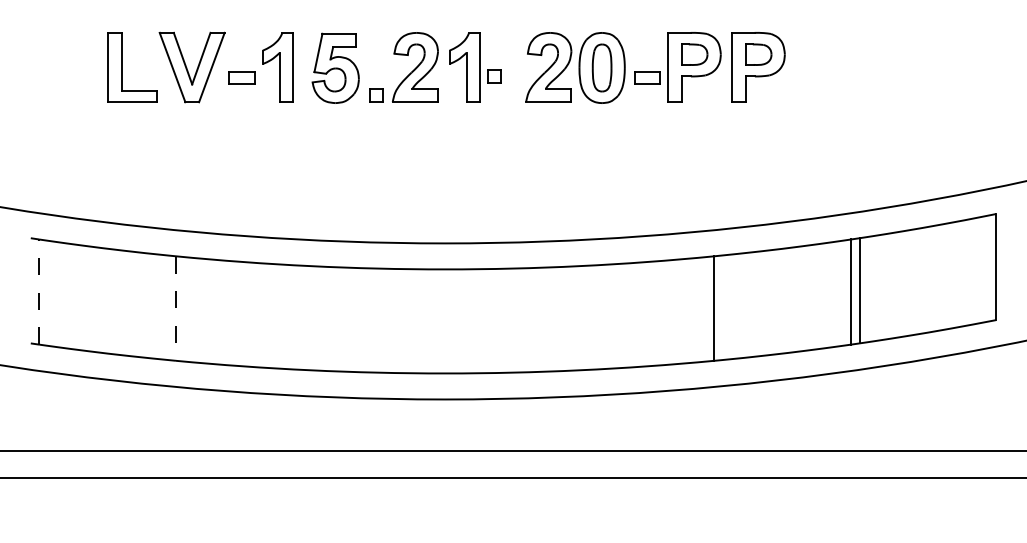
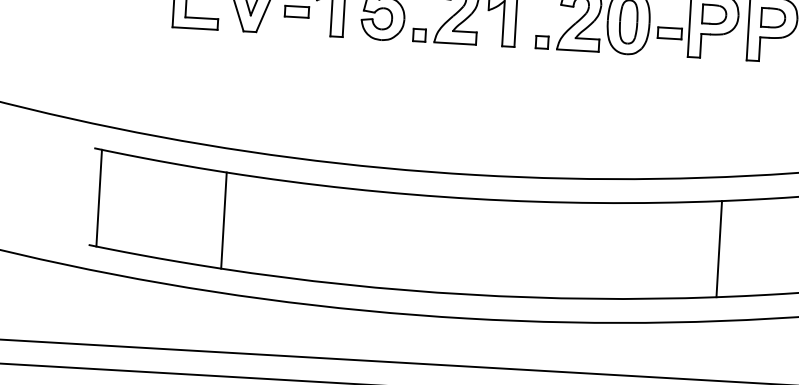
part: (494, 76) -> (542, 42), moved
line: (39, 292) -> (99, 198), dashed -> solid
line: (175, 309) -> (223, 221), dashed -> solid

